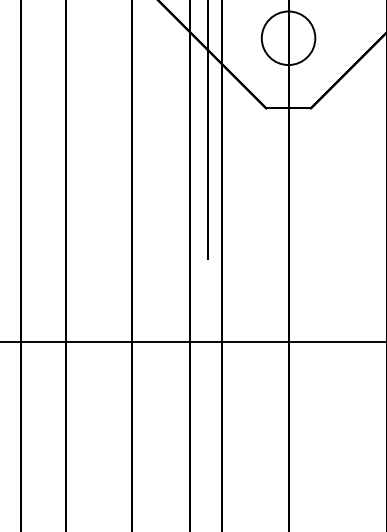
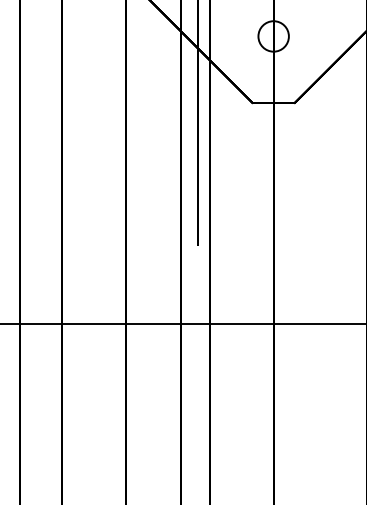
circle: (288, 38) -> (273, 36), size x0.6

